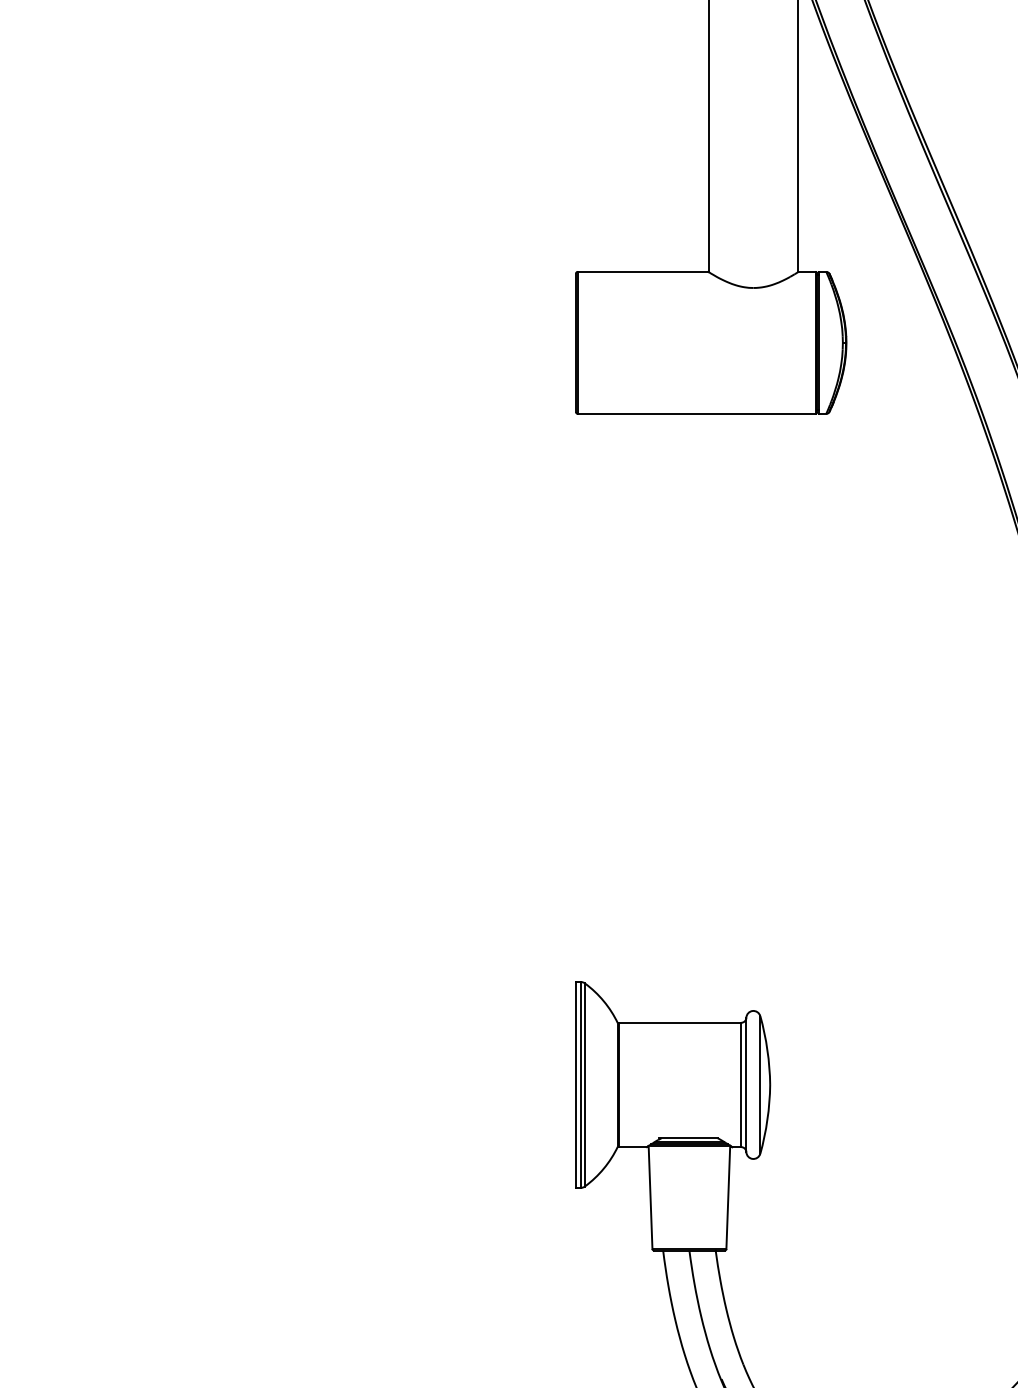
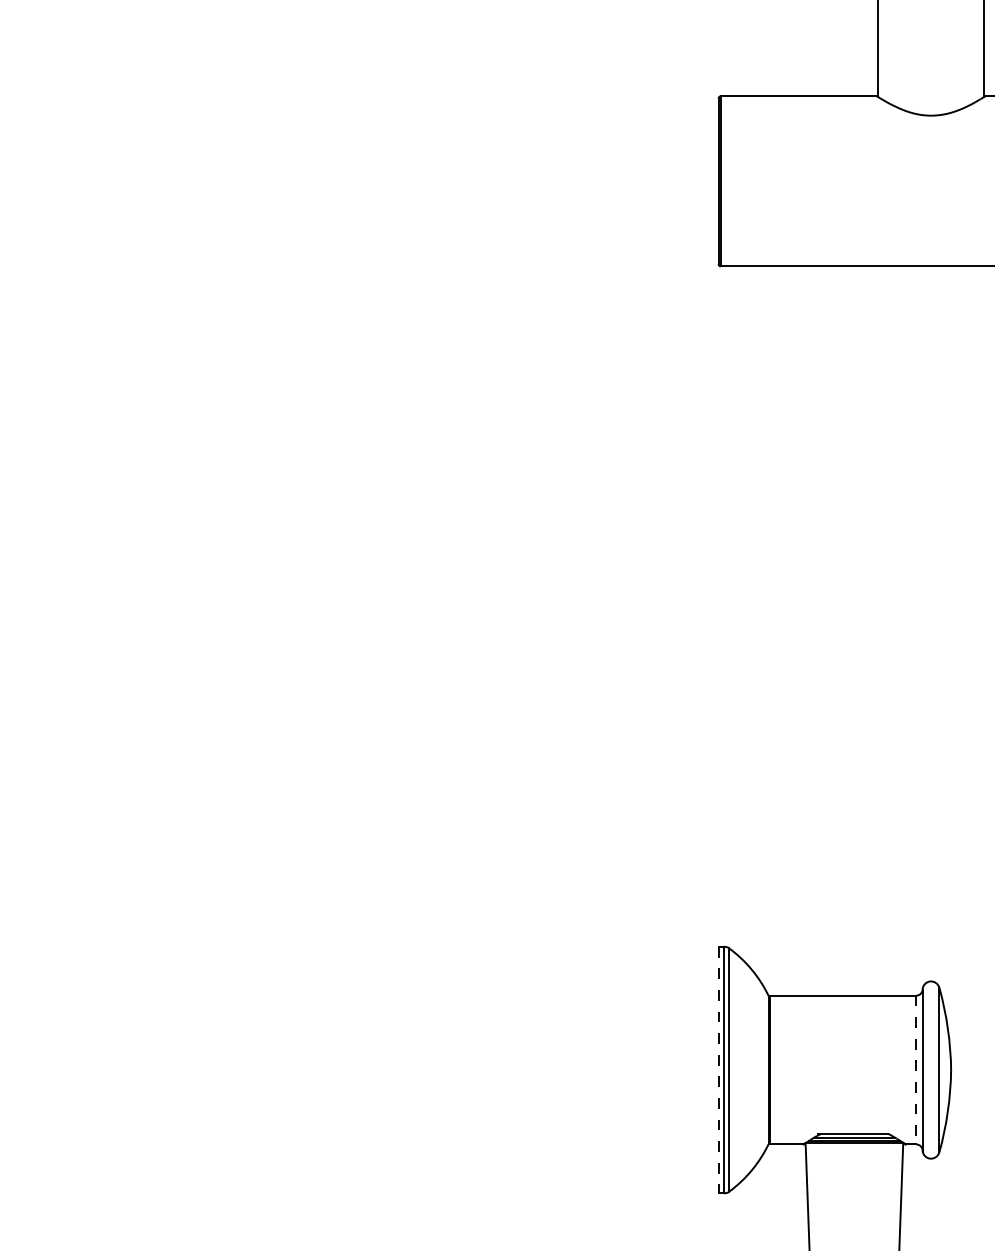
line: (575, 1084) -> (717, 1069), solid -> dashed
line: (741, 1085) -> (916, 1070), solid -> dashed

